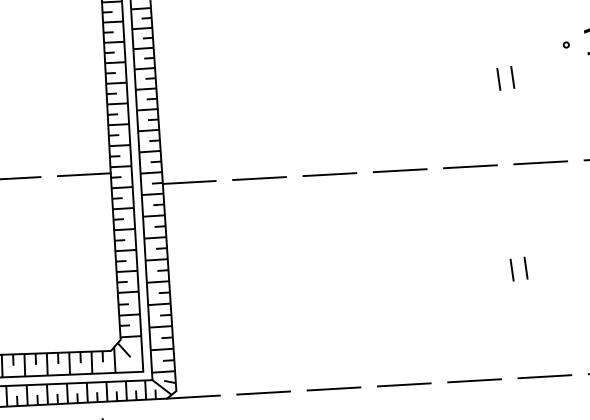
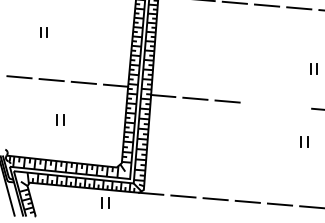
line: (469, 167) -> (291, 107), removed
line: (399, 171) -> (259, 104), removed
part: (519, 268) -> (304, 141), moved

